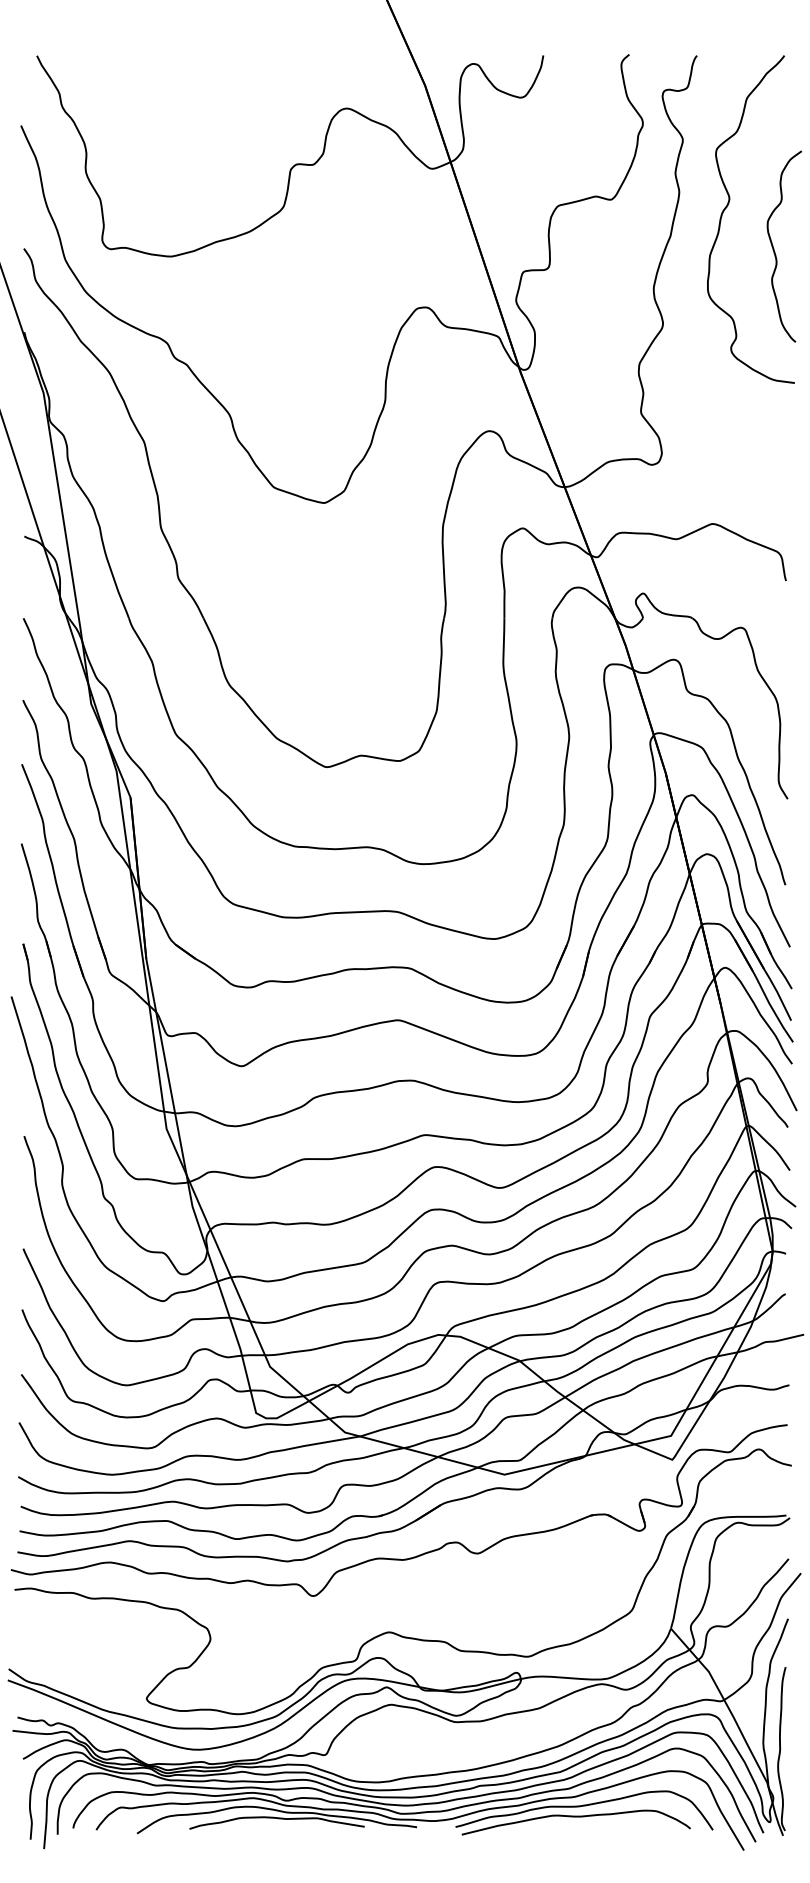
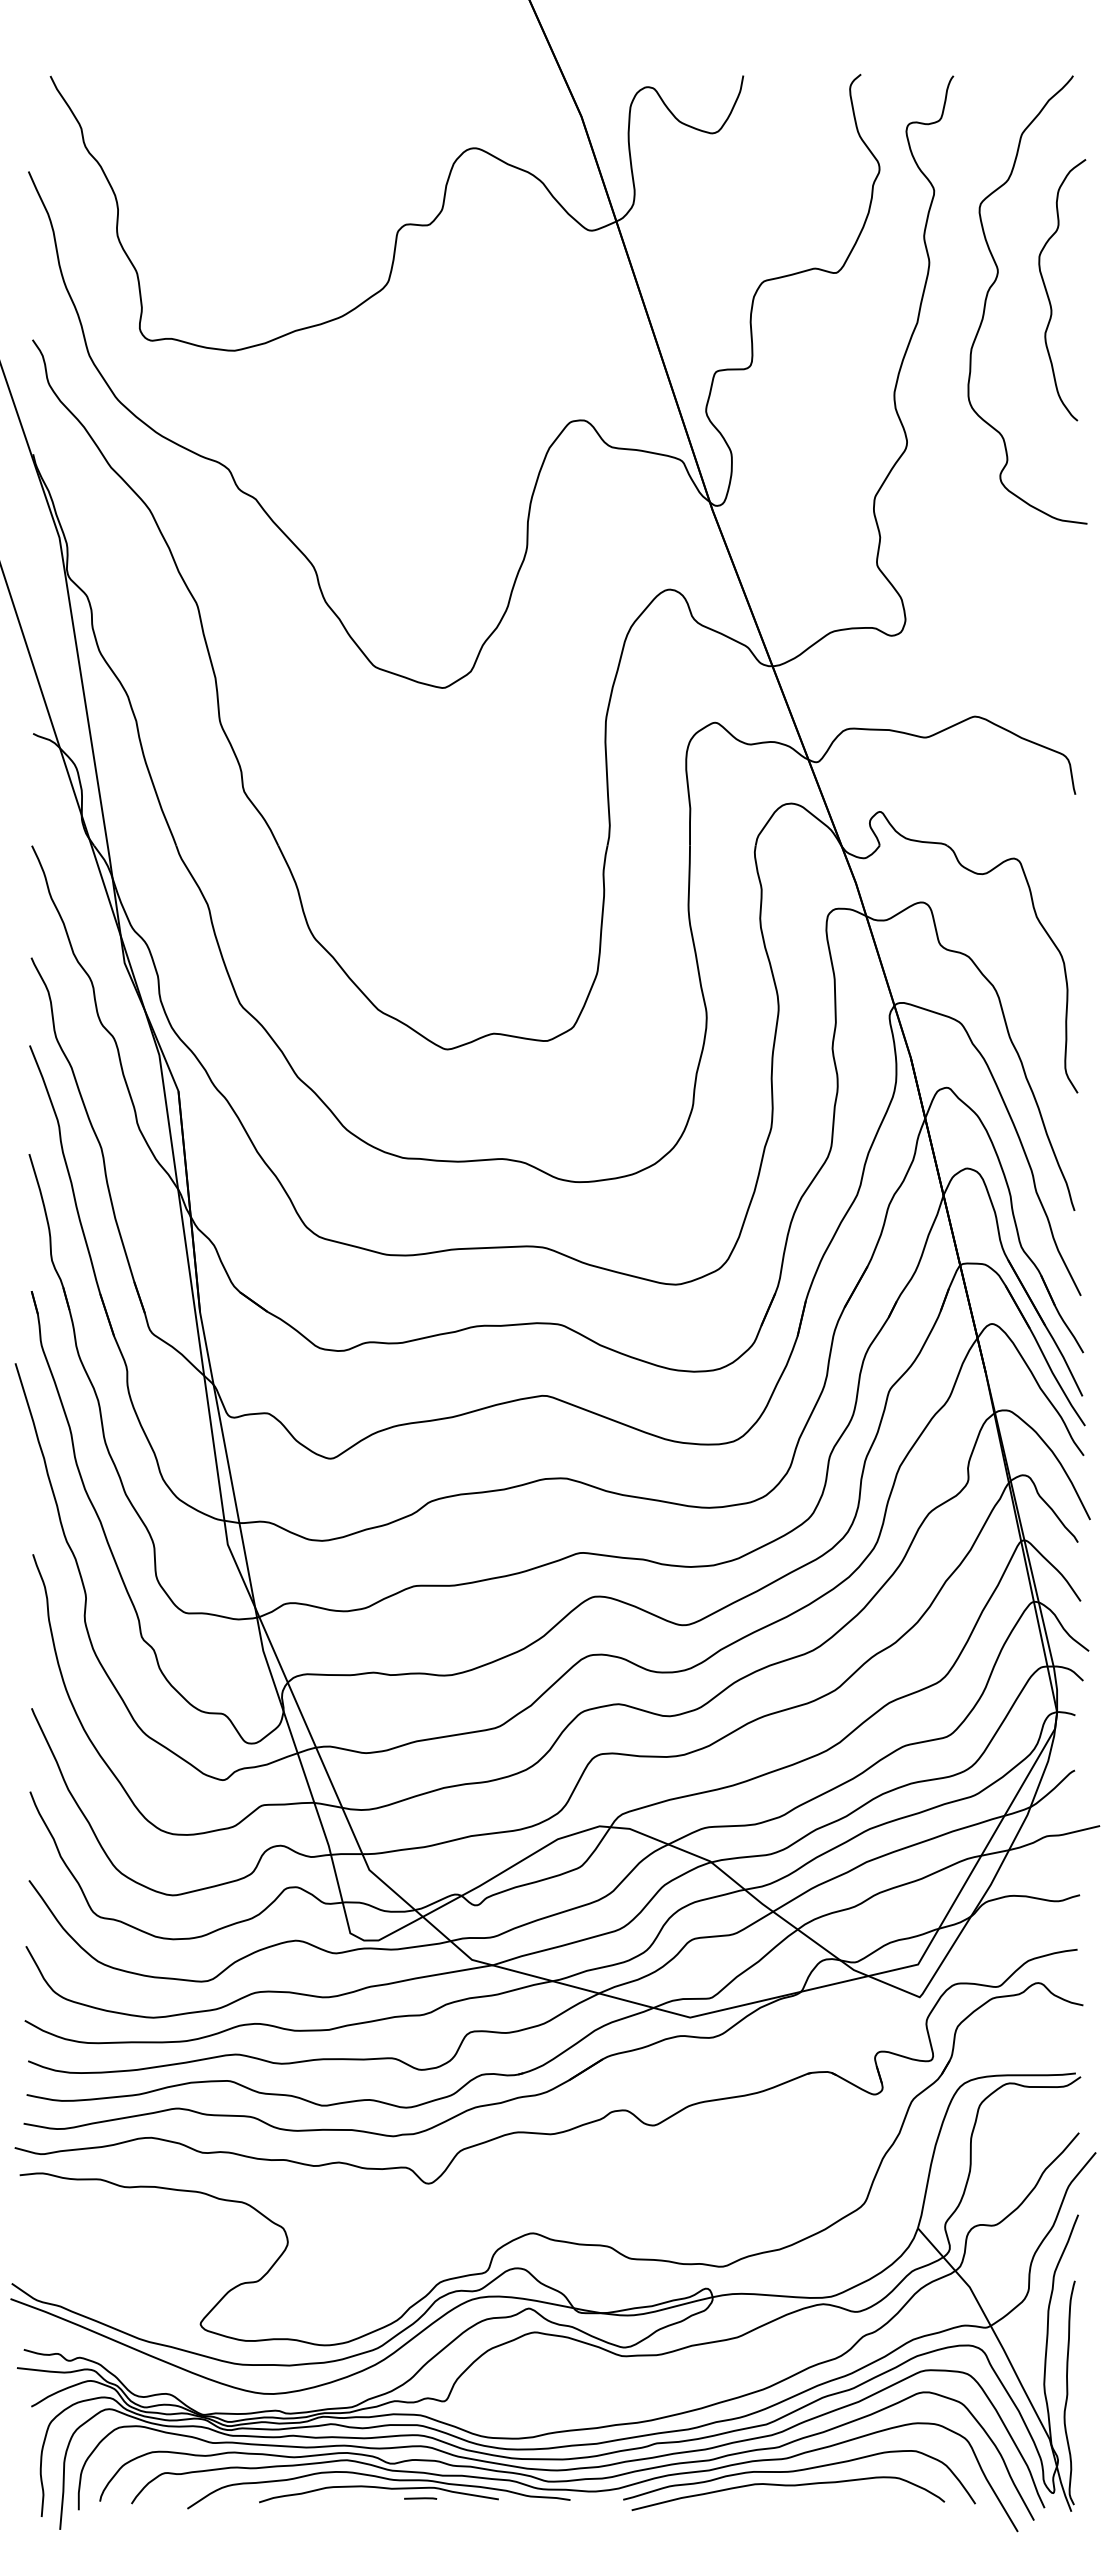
curve: (774, 249) -> (1048, 294), moved
line: (307, 1826) -> (420, 2498), added

